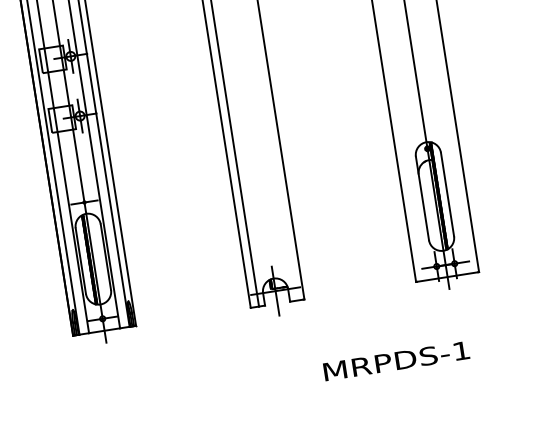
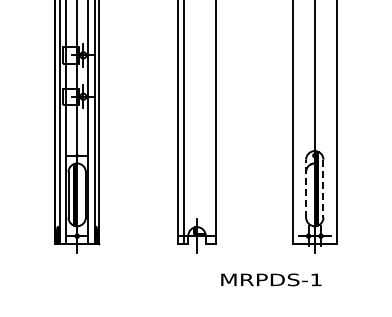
line: (447, 194) -> (323, 188), solid -> dashed
line: (422, 198) -> (306, 188), solid -> dashed
text: (396, 360) -> (271, 279), moved

